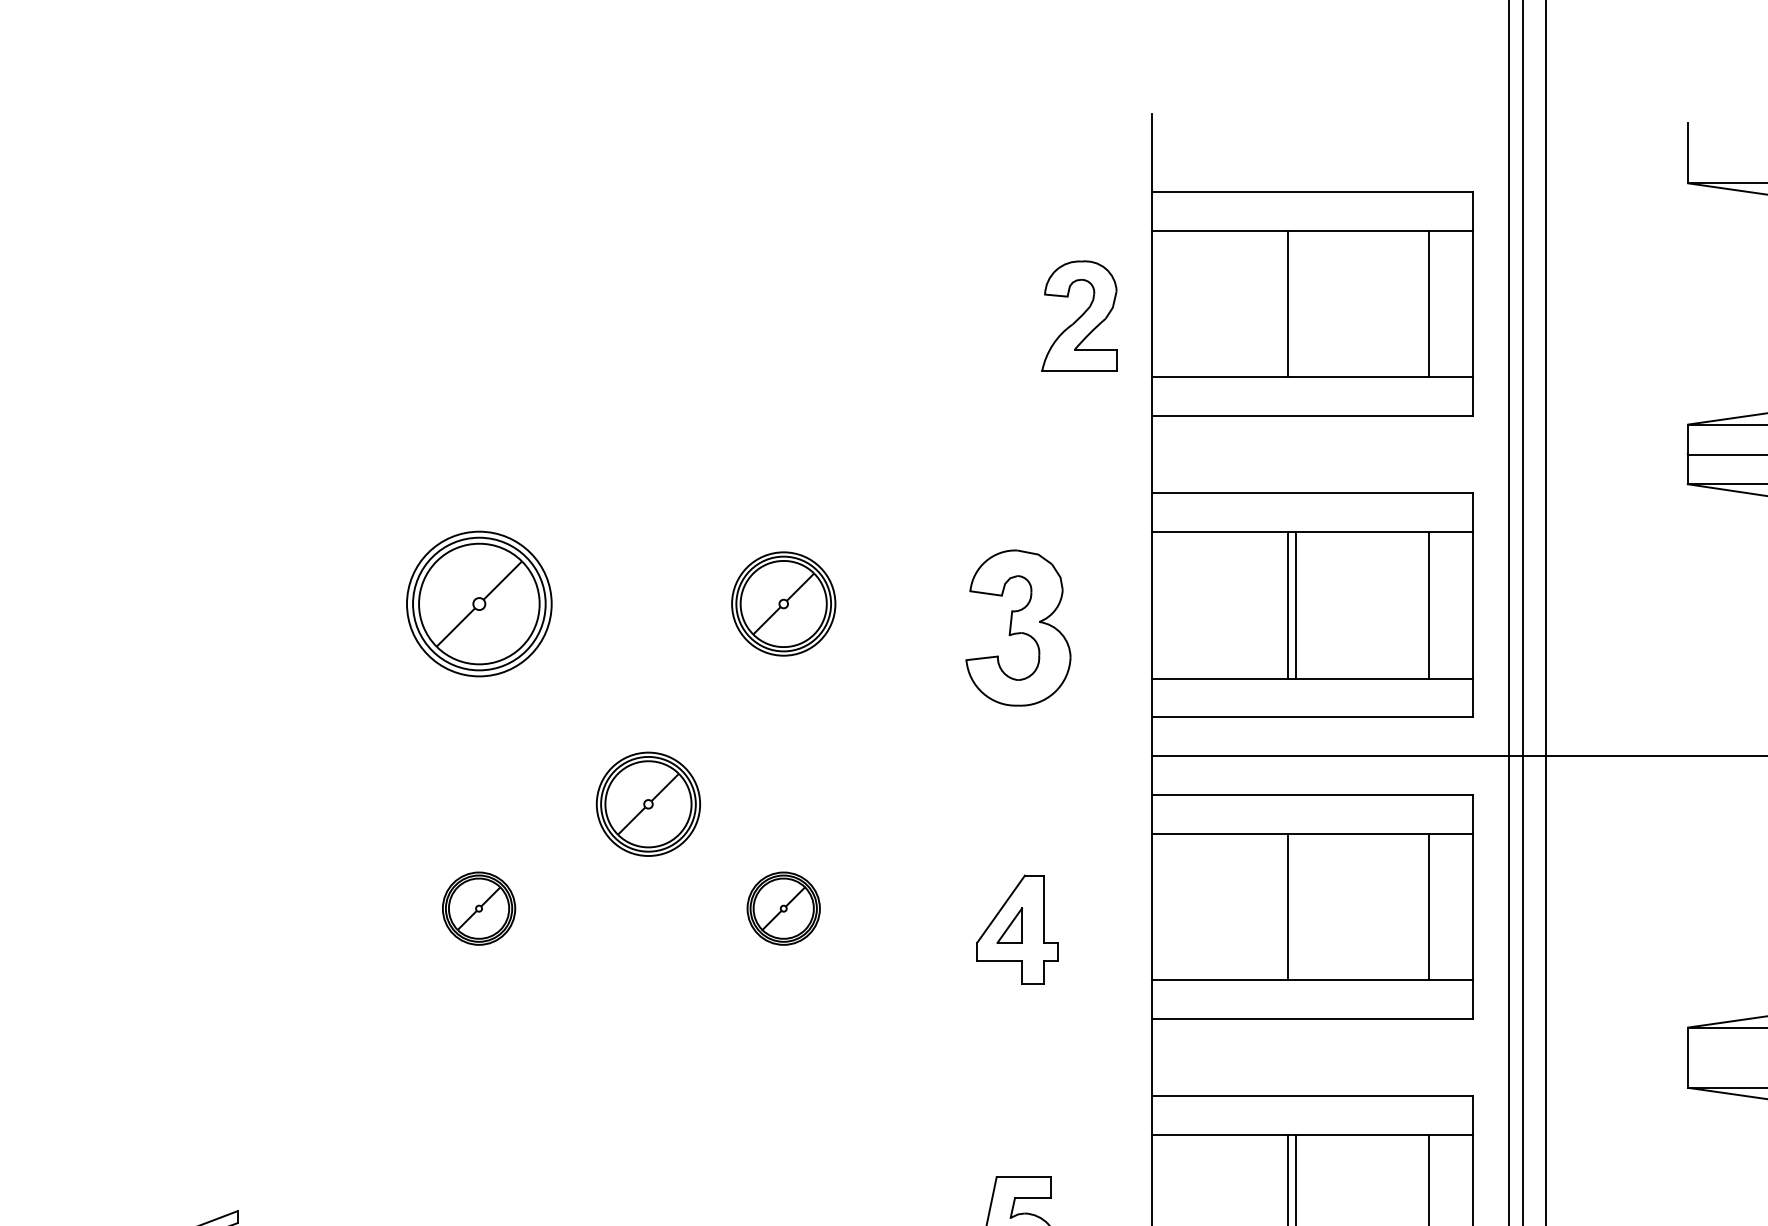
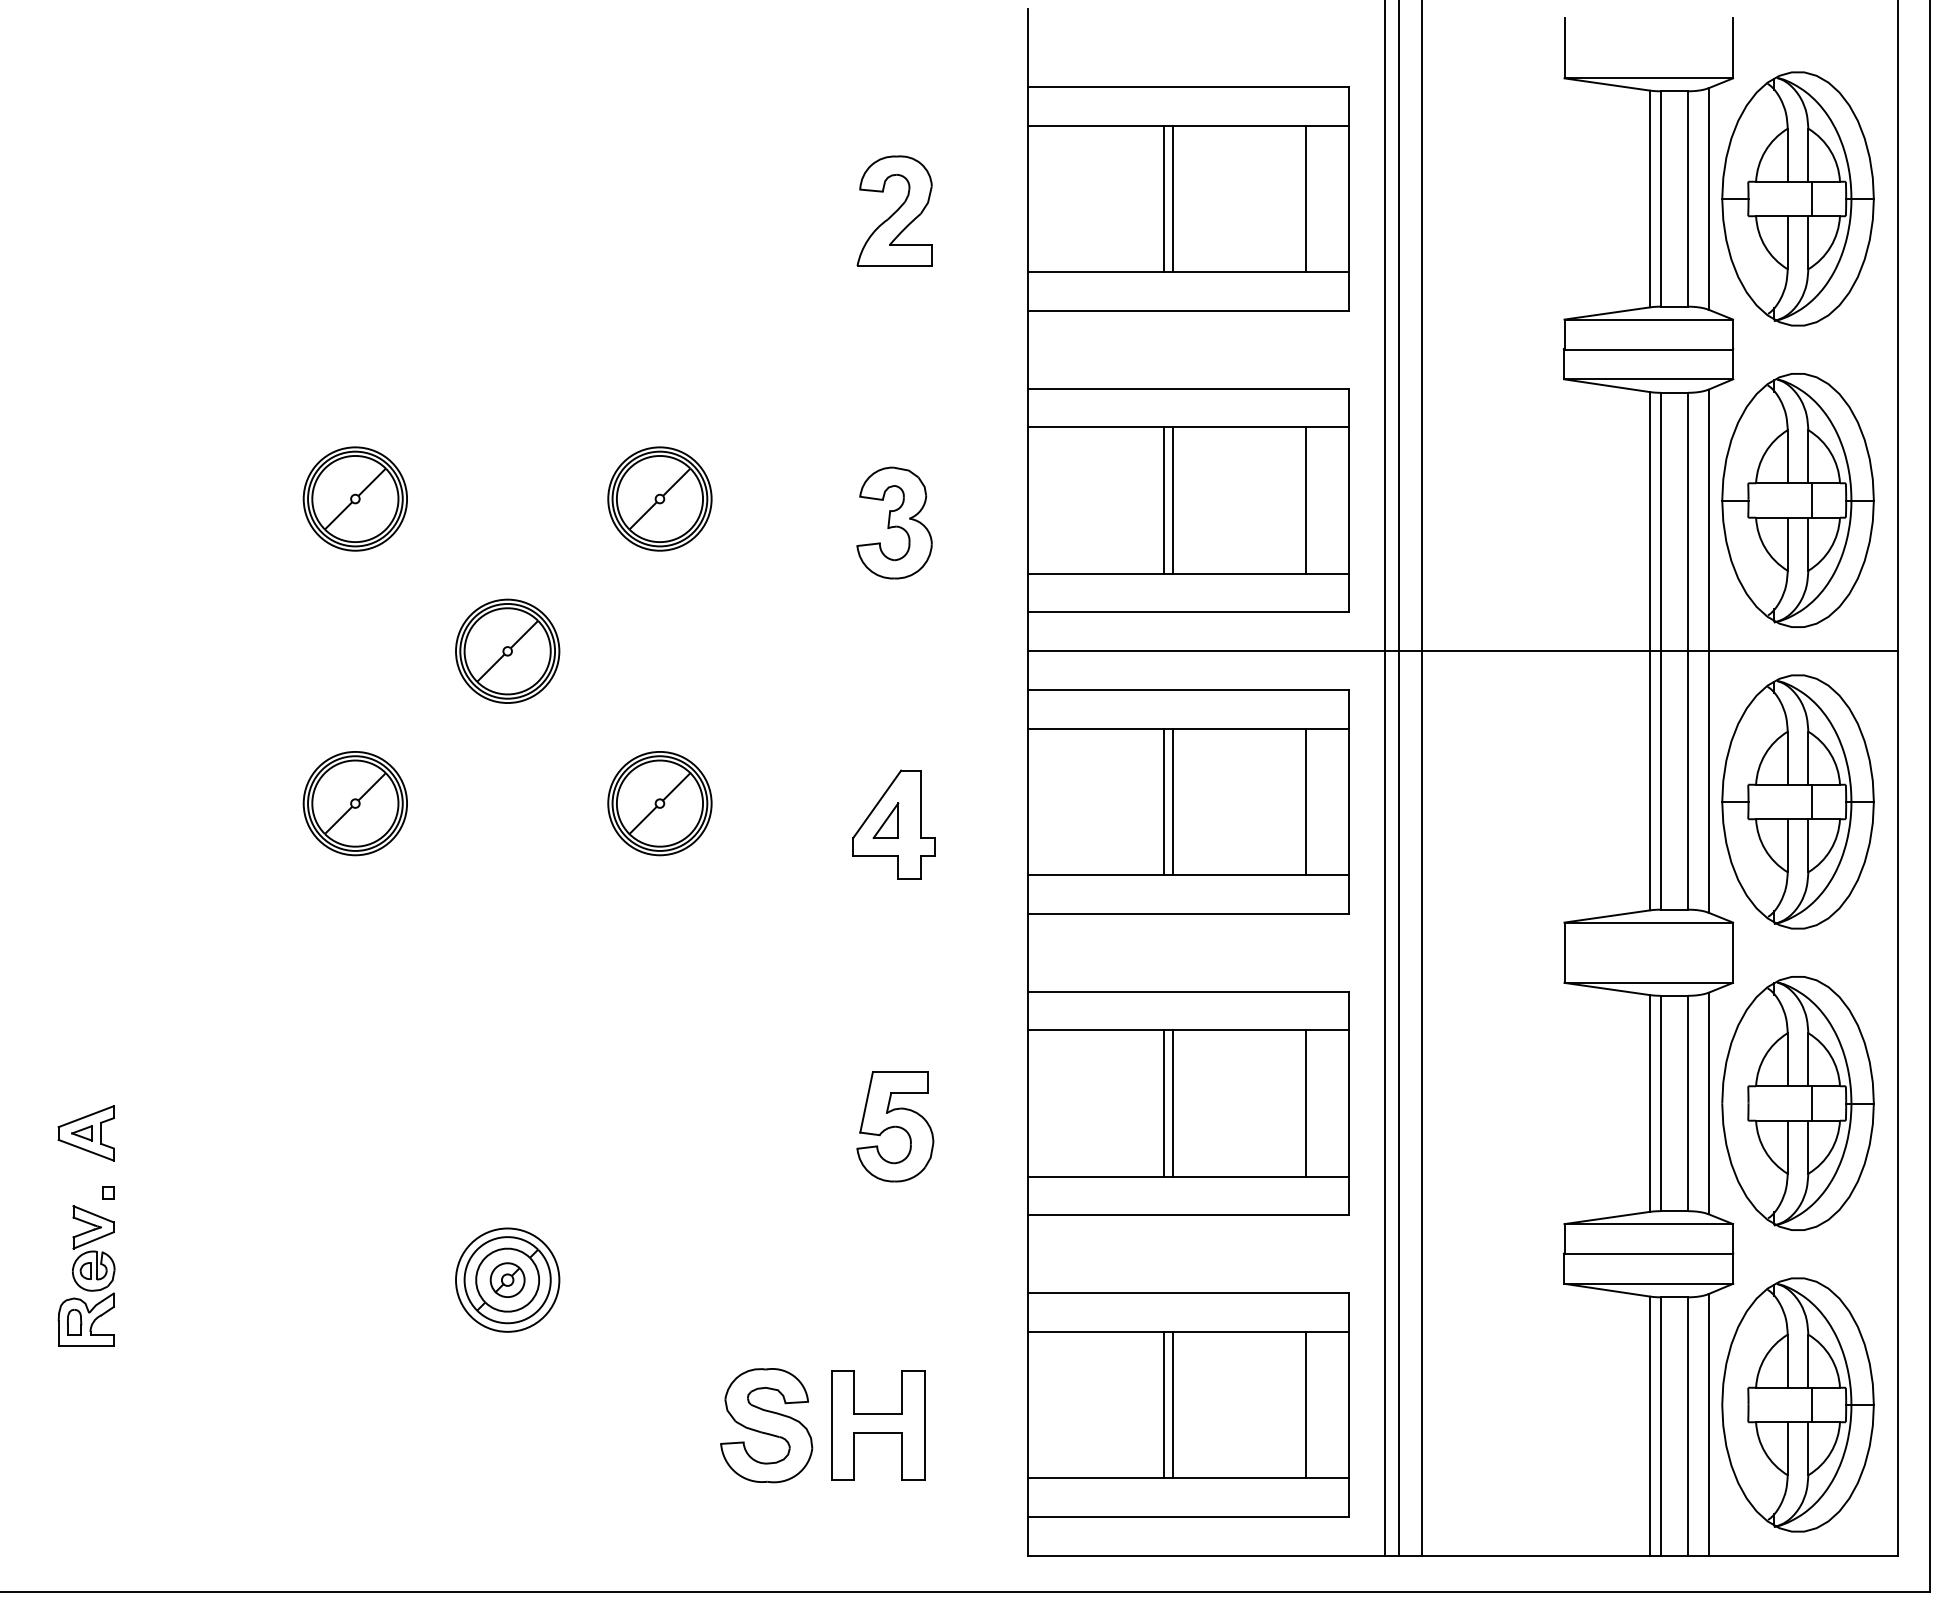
line: (1296, 303) -> (1172, 198), added
part: (1079, 315) -> (894, 210), moved
part: (478, 603) -> (354, 498), size x0.71
part: (1018, 627) -> (894, 522), size x0.71
part: (648, 803) -> (507, 650), moved
line: (1296, 906) -> (1172, 801), added
part: (478, 908) -> (354, 803), size x1.43
part: (783, 908) -> (659, 803), size x1.43

